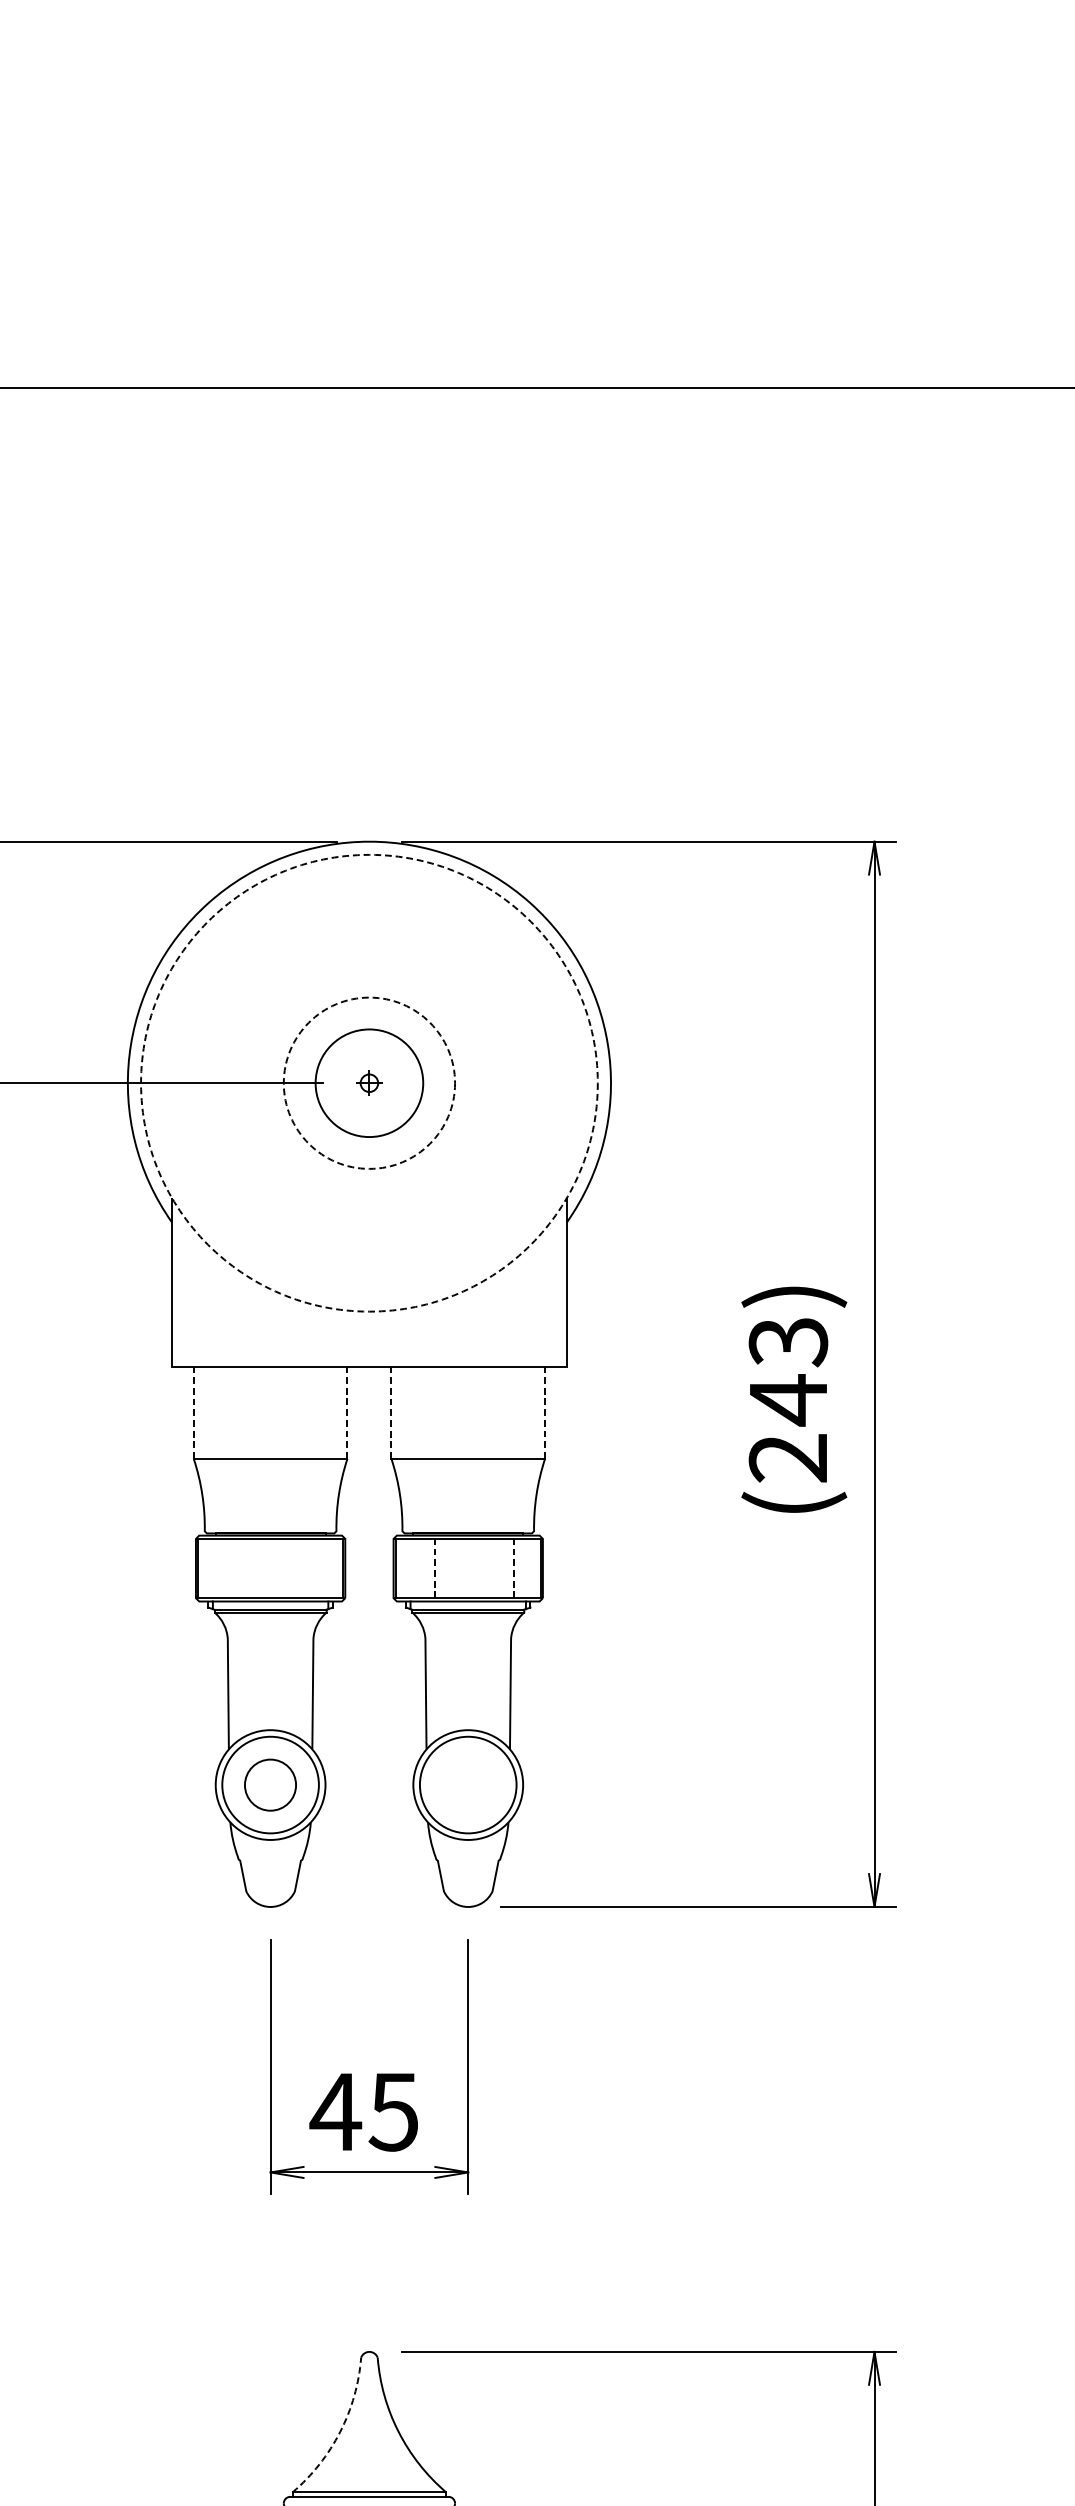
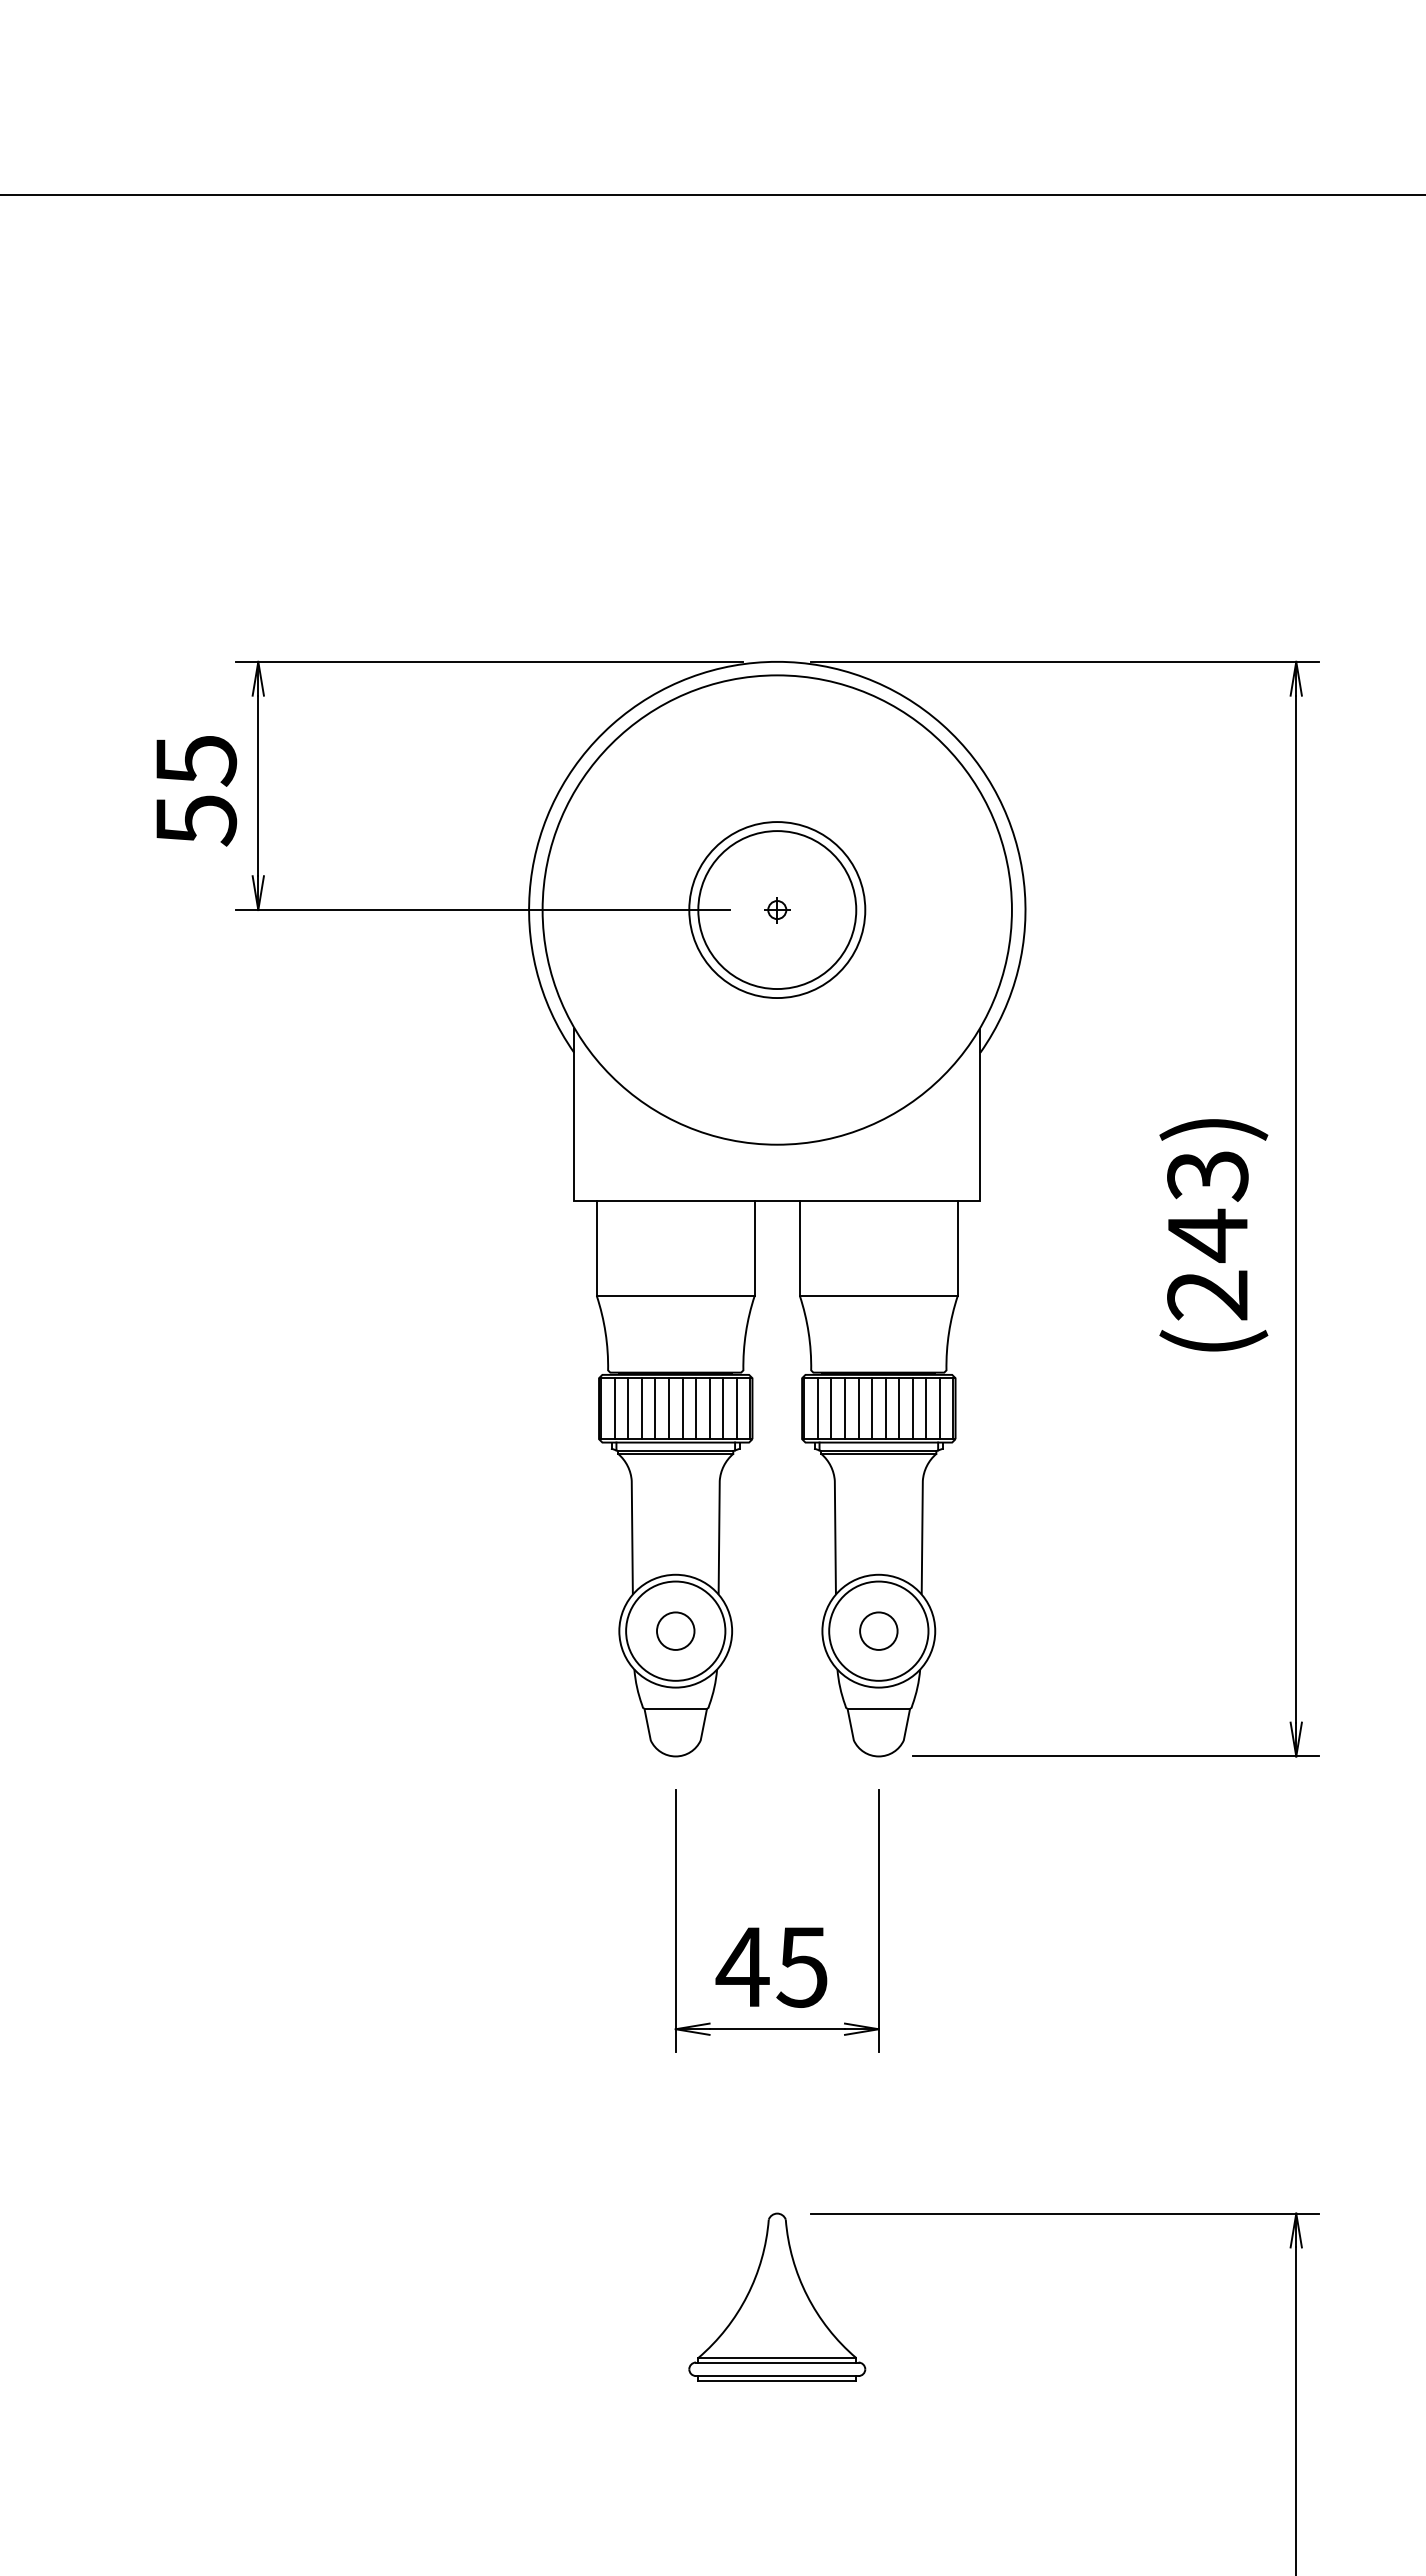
circle: (368, 1082) -> (776, 909), dashed -> solid
circle: (369, 1083) -> (777, 910), dashed -> solid
circle: (369, 1083) -> (777, 910), size x1.43
line: (347, 1412) -> (754, 1248), dashed -> solid
line: (544, 1412) -> (957, 1248), dashed -> solid
line: (193, 1413) -> (596, 1249), dashed -> solid
line: (391, 1413) -> (799, 1249), dashed -> solid
line: (211, 1568) -> (614, 1408), added
line: (224, 1568) -> (628, 1408), added
line: (237, 1568) -> (641, 1408), added
line: (250, 1568) -> (655, 1408), added
line: (263, 1568) -> (668, 1408), added
line: (277, 1568) -> (682, 1408), added
line: (290, 1568) -> (696, 1408), added
line: (303, 1568) -> (709, 1408), added
line: (317, 1568) -> (723, 1408), added
line: (329, 1568) -> (736, 1408), added
line: (408, 1568) -> (817, 1408), added
line: (422, 1568) -> (831, 1408), added
line: (434, 1568) -> (844, 1408), dashed -> solid
line: (448, 1568) -> (858, 1408), added
line: (462, 1568) -> (872, 1408), added
line: (474, 1568) -> (885, 1408), added
line: (488, 1568) -> (899, 1408), added
line: (501, 1568) -> (912, 1408), added
line: (514, 1568) -> (926, 1408), dashed -> solid
line: (527, 1568) -> (939, 1408), added
circle: (270, 1784) -> (675, 1630), size x0.71
circle: (467, 1784) -> (878, 1630), added
line: (270, 1860) -> (675, 1708), added
line: (467, 1860) -> (878, 1708), added
arc: (340, 2431) -> (747, 2295), dashed -> solid

